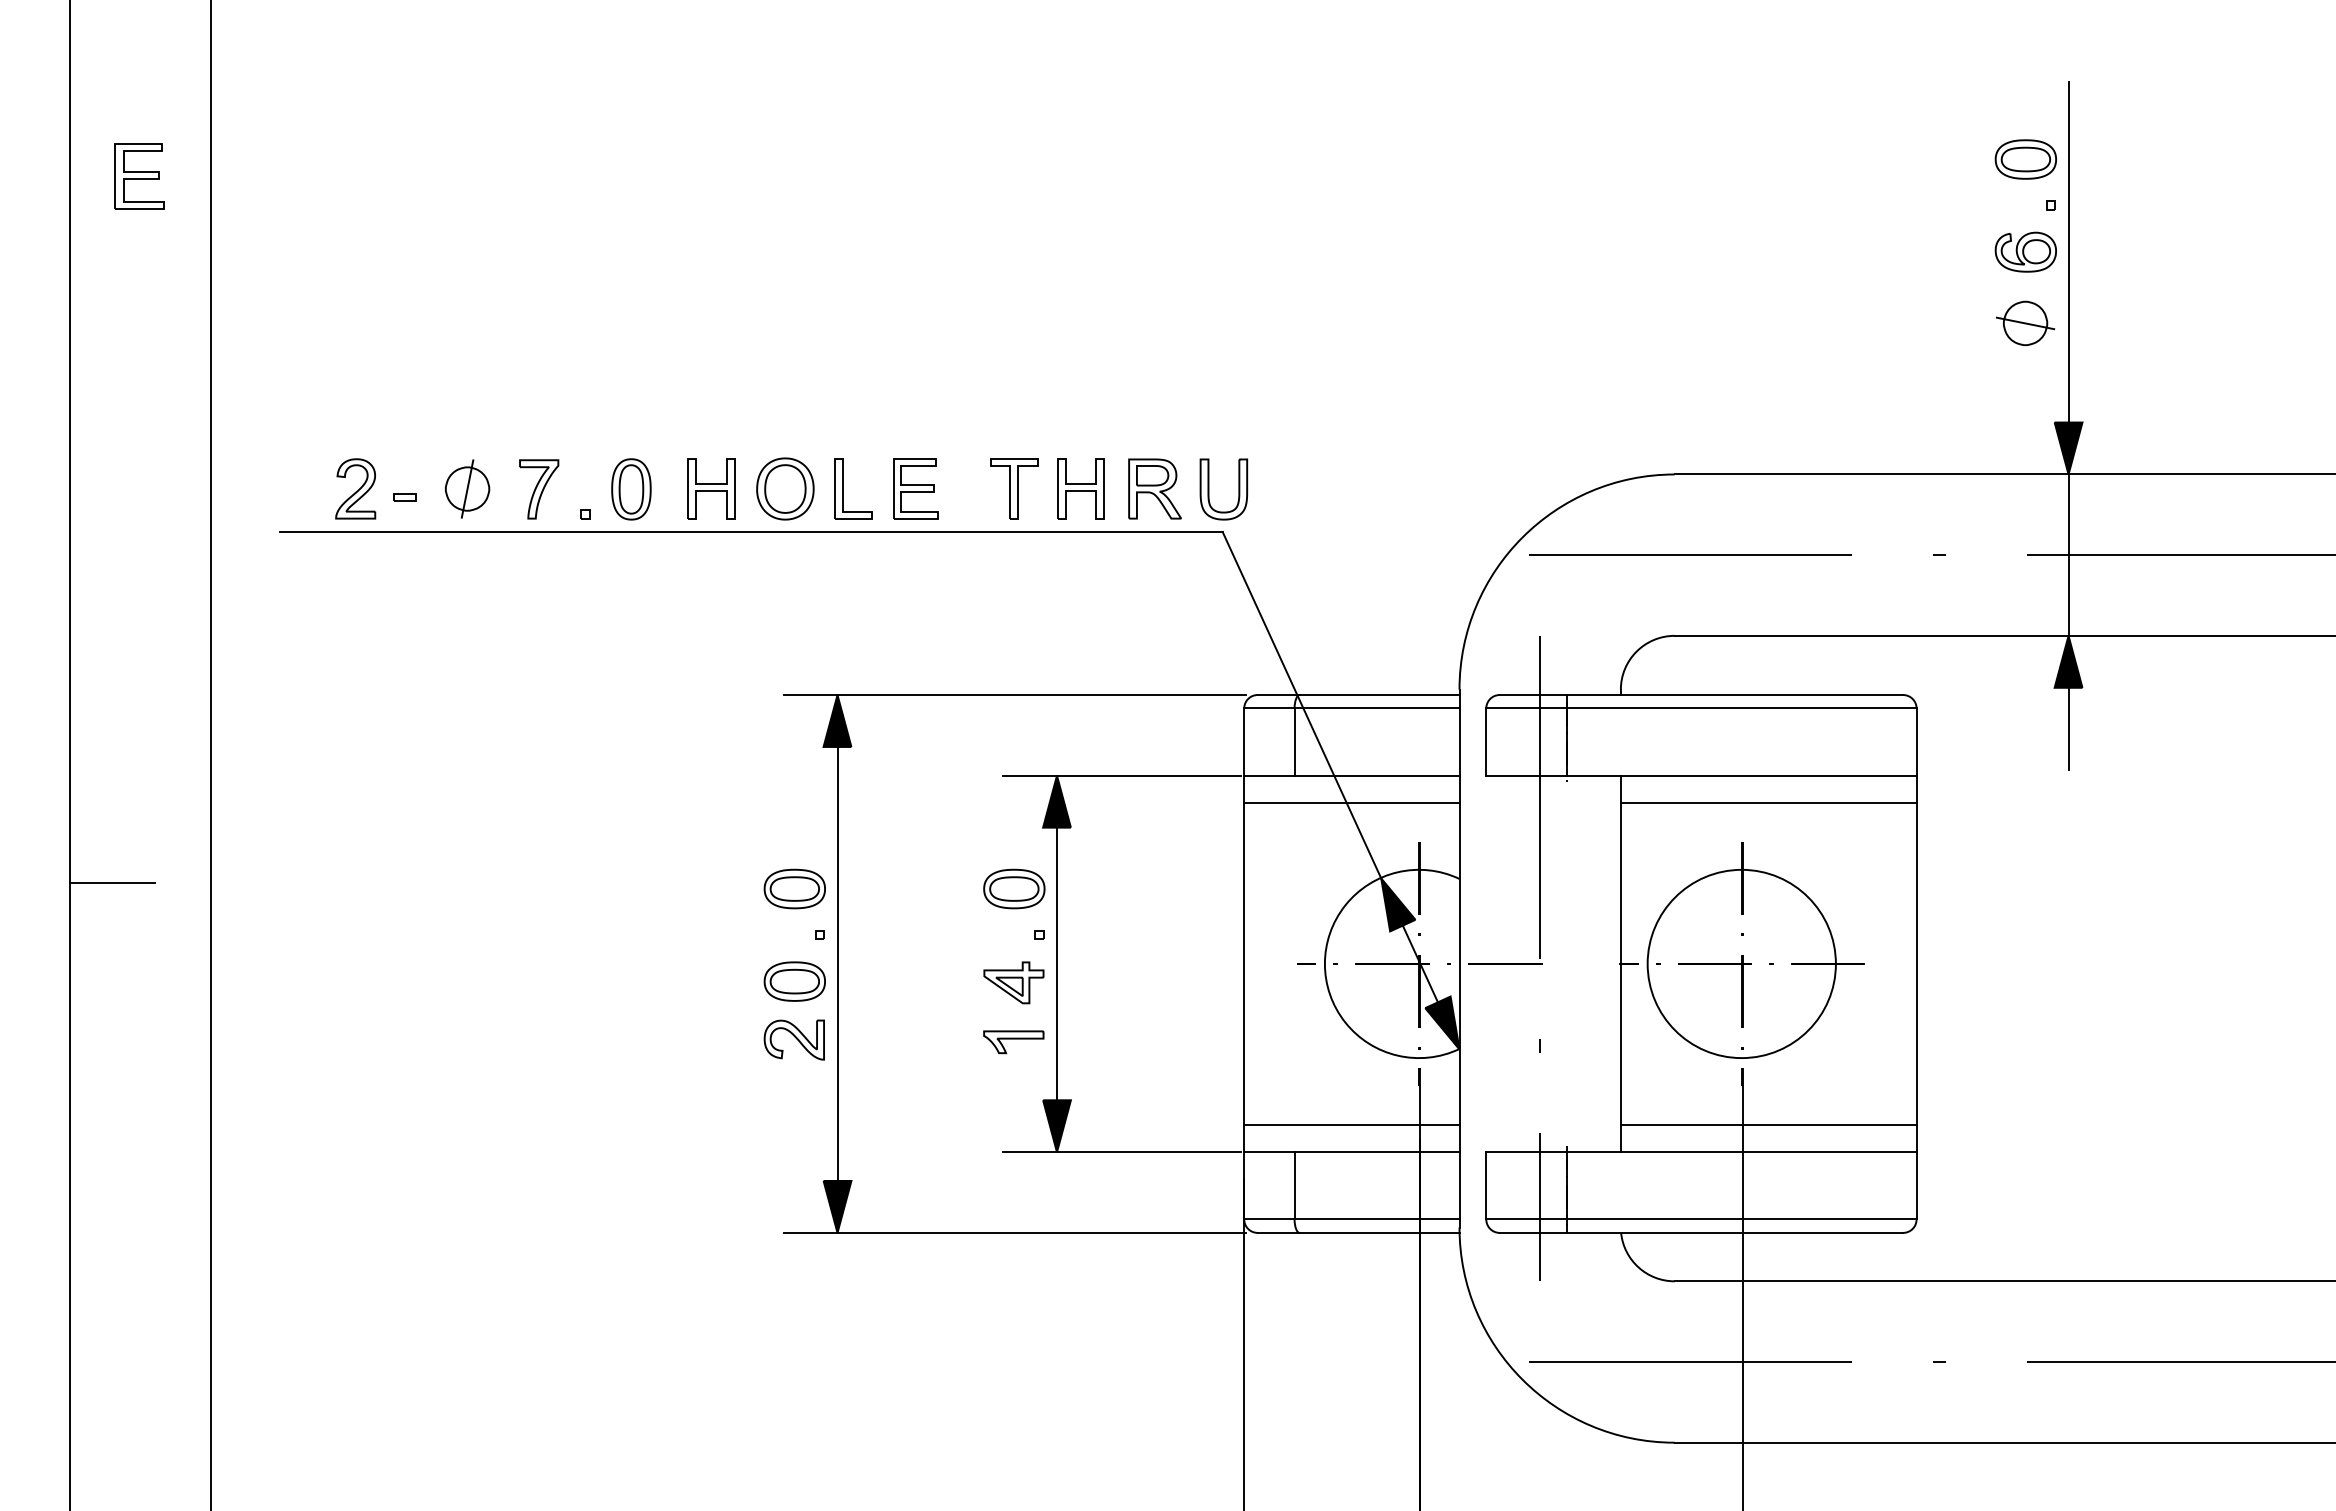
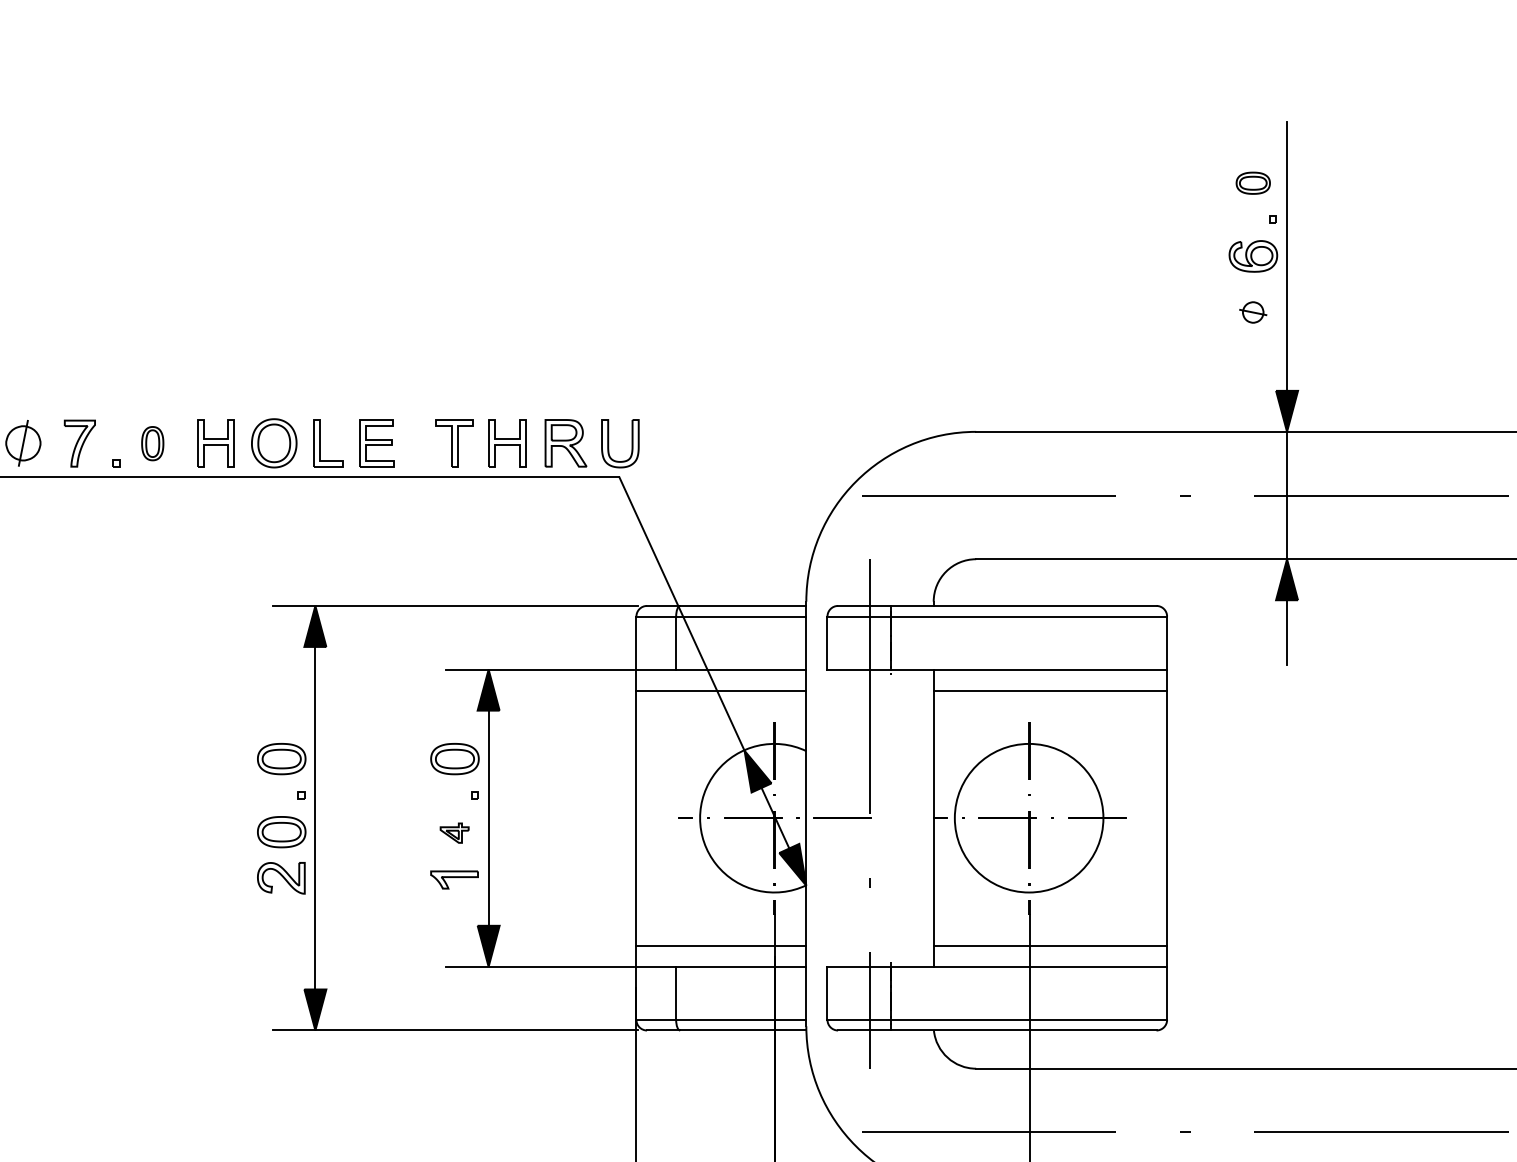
part: (2025, 159) -> (1253, 183), size x0.7
part: (2025, 322) -> (1253, 311), size x0.6
part: (631, 489) -> (152, 443), size x0.7
part: (1013, 982) -> (454, 832), size x0.6

